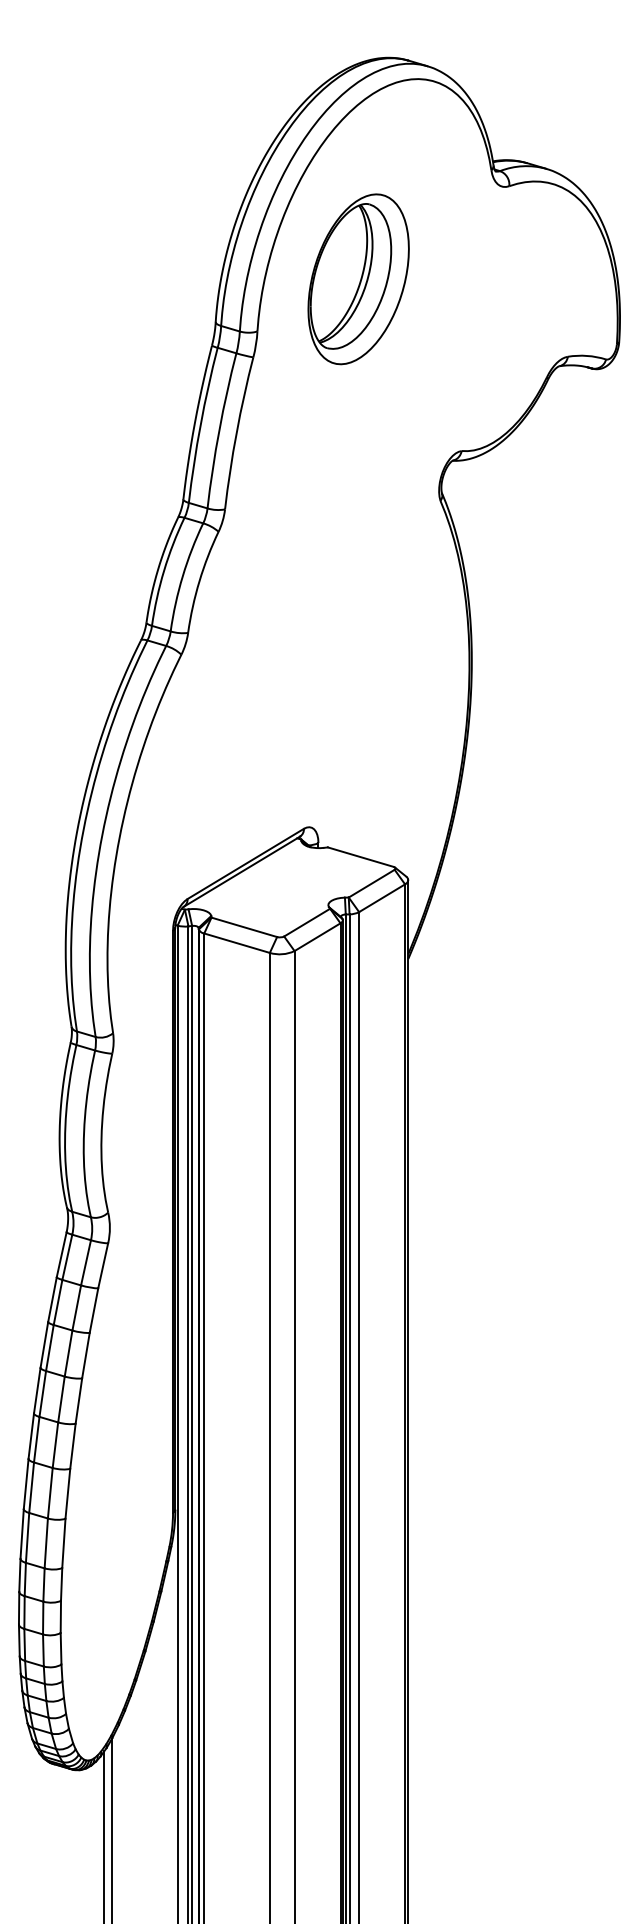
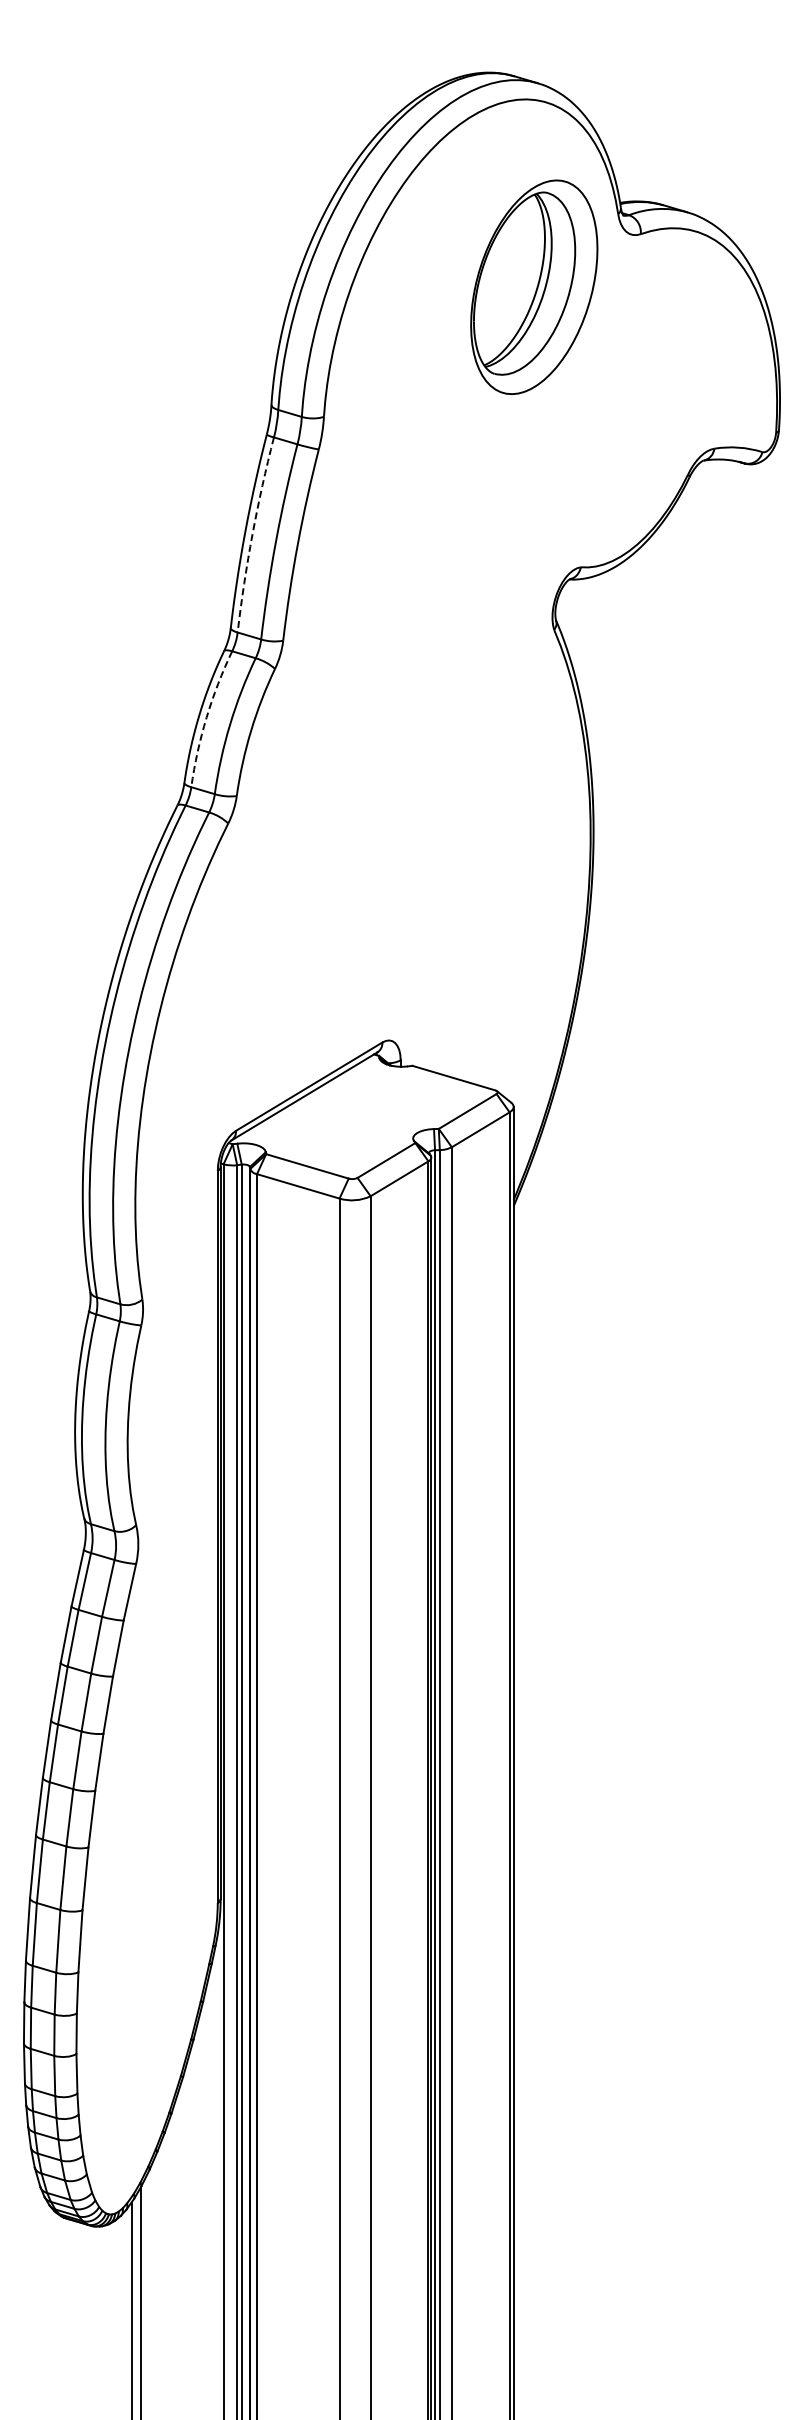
part: (358, 278) -> (534, 286), moved
arc: (200, 424) -> (252, 534), solid -> dashed
arc: (164, 570) -> (206, 717), solid -> dashed

